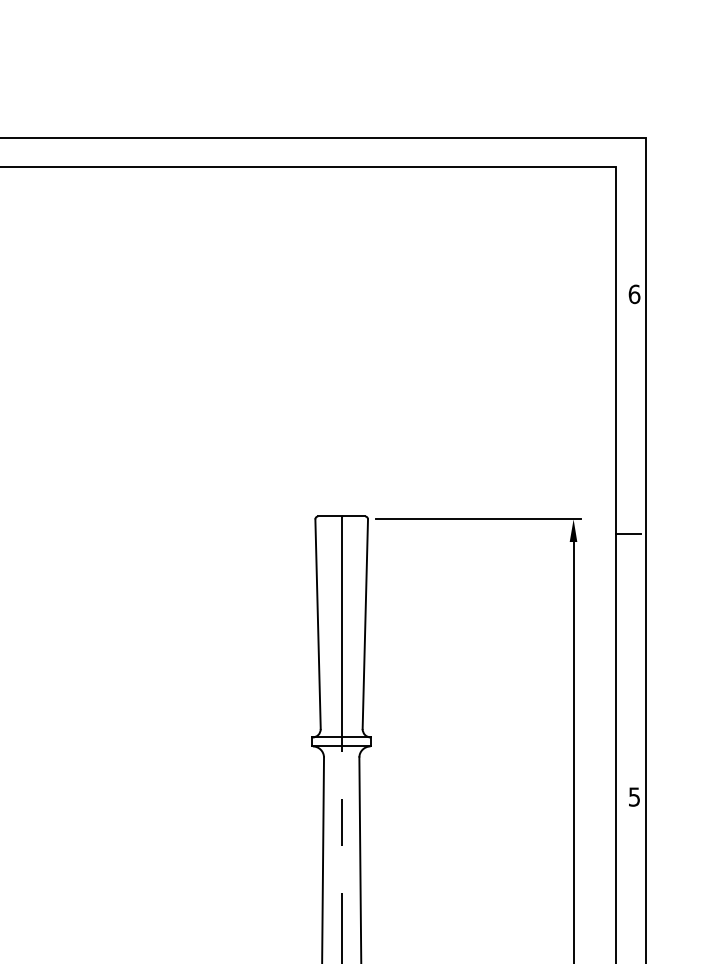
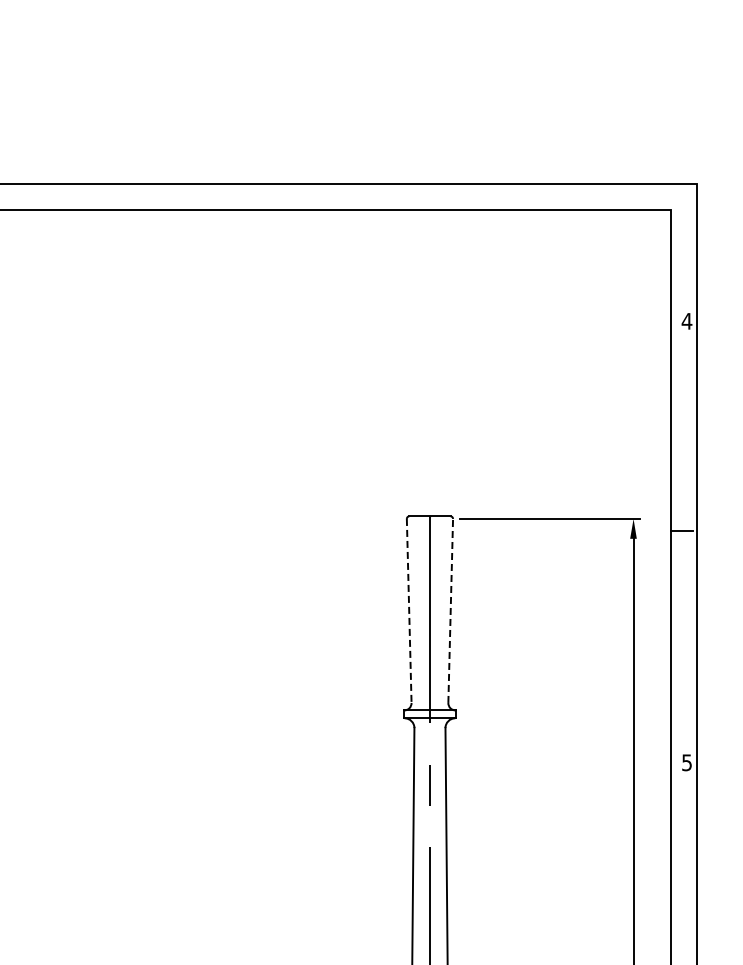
text: (633, 293) -> (686, 320), 6 -> 4
line: (365, 623) -> (450, 610), solid -> dashed
line: (318, 624) -> (409, 611), solid -> dashed

